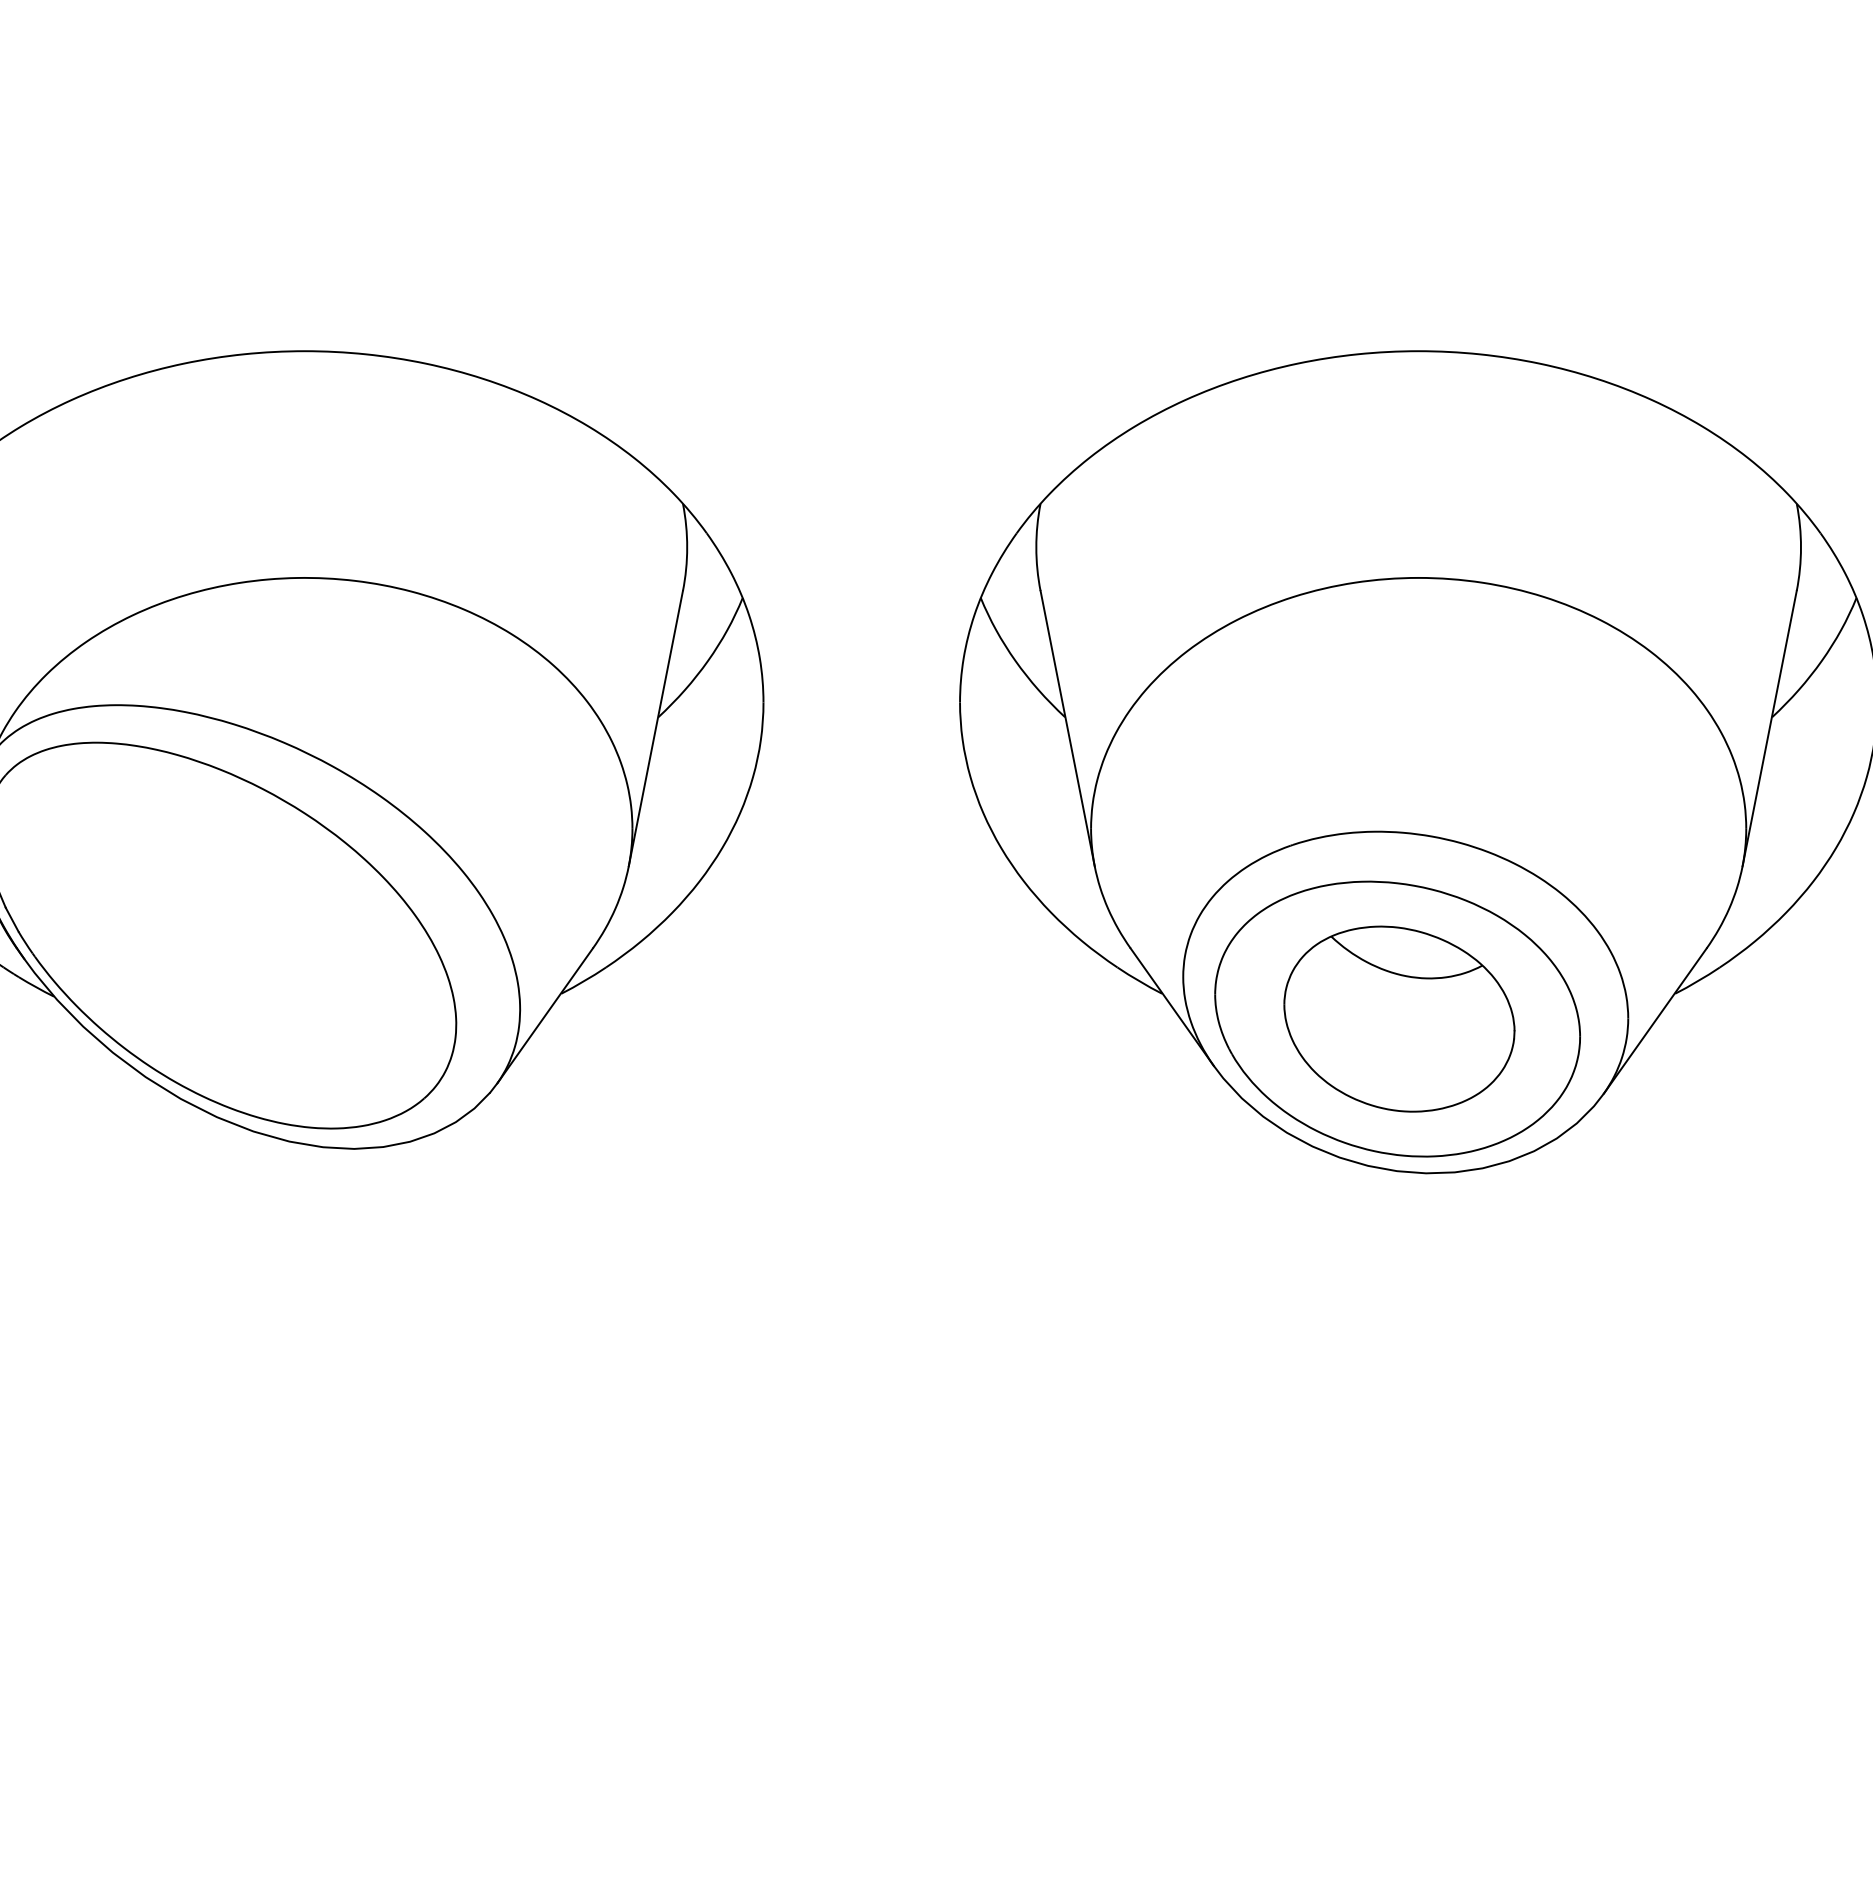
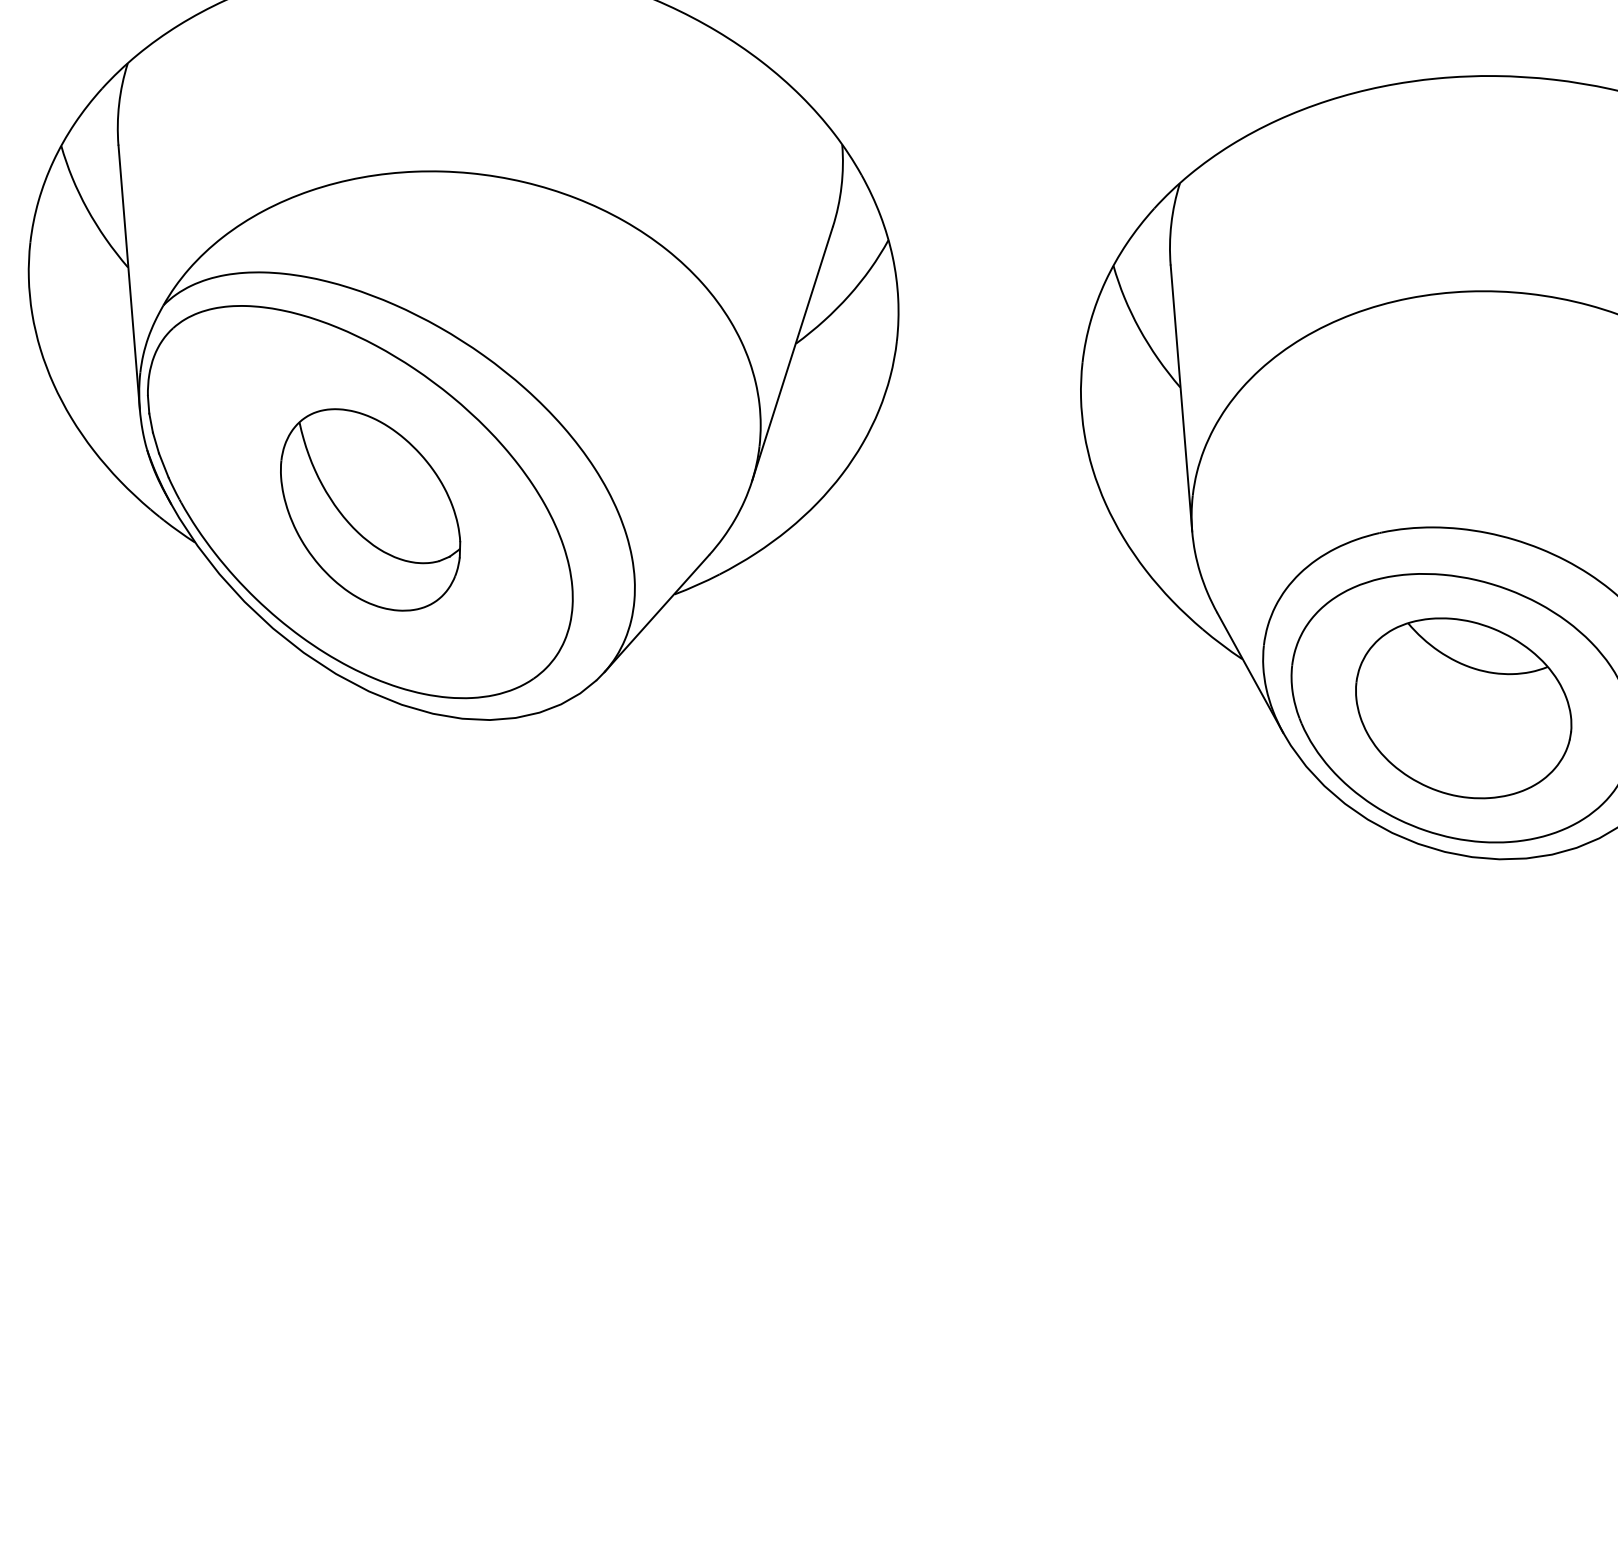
part: (233, 941) -> (370, 509), added

